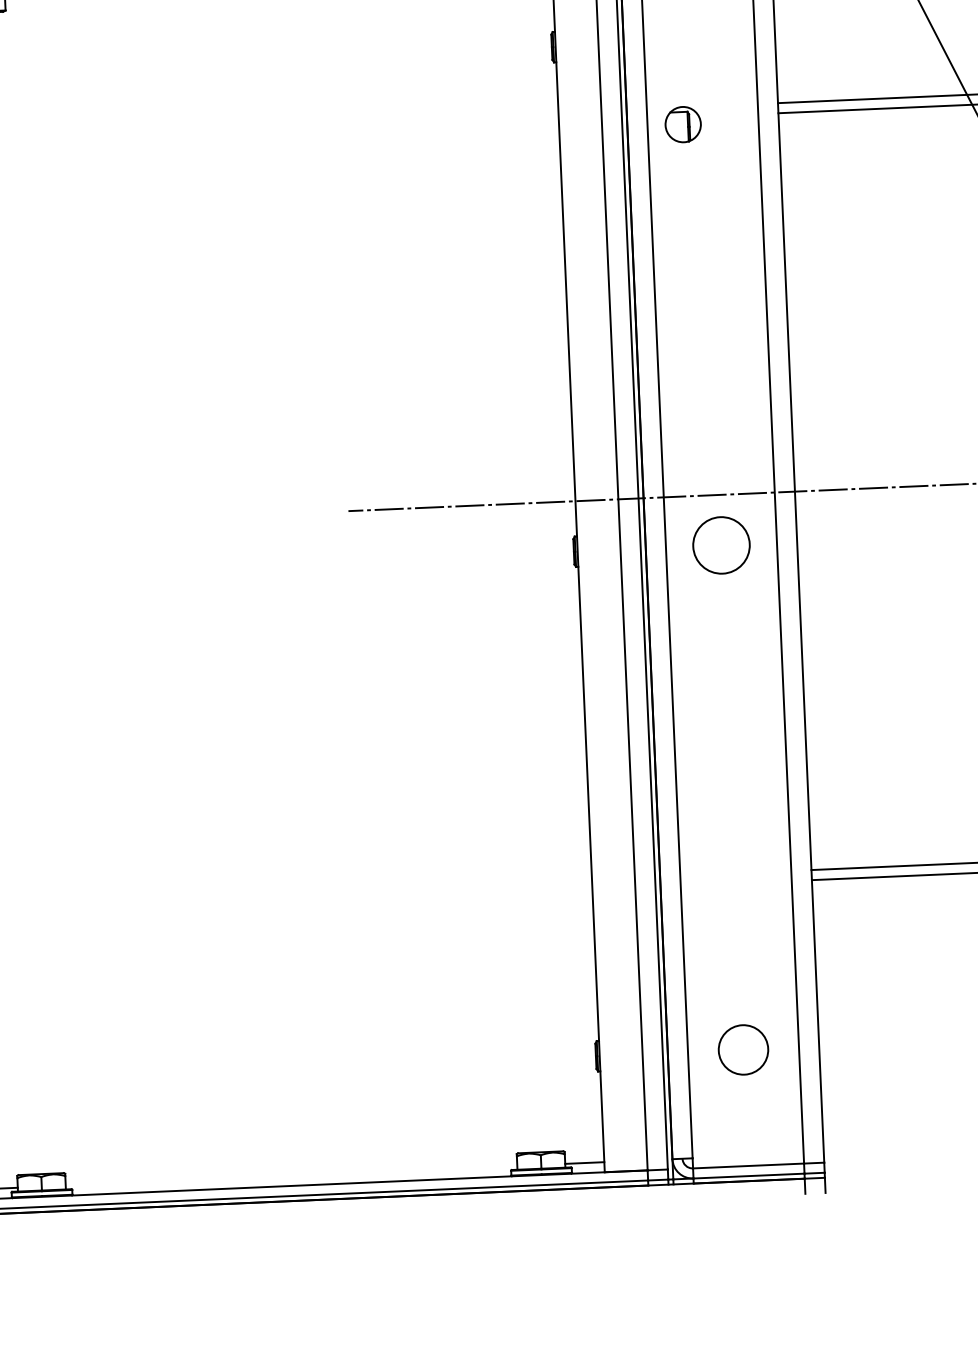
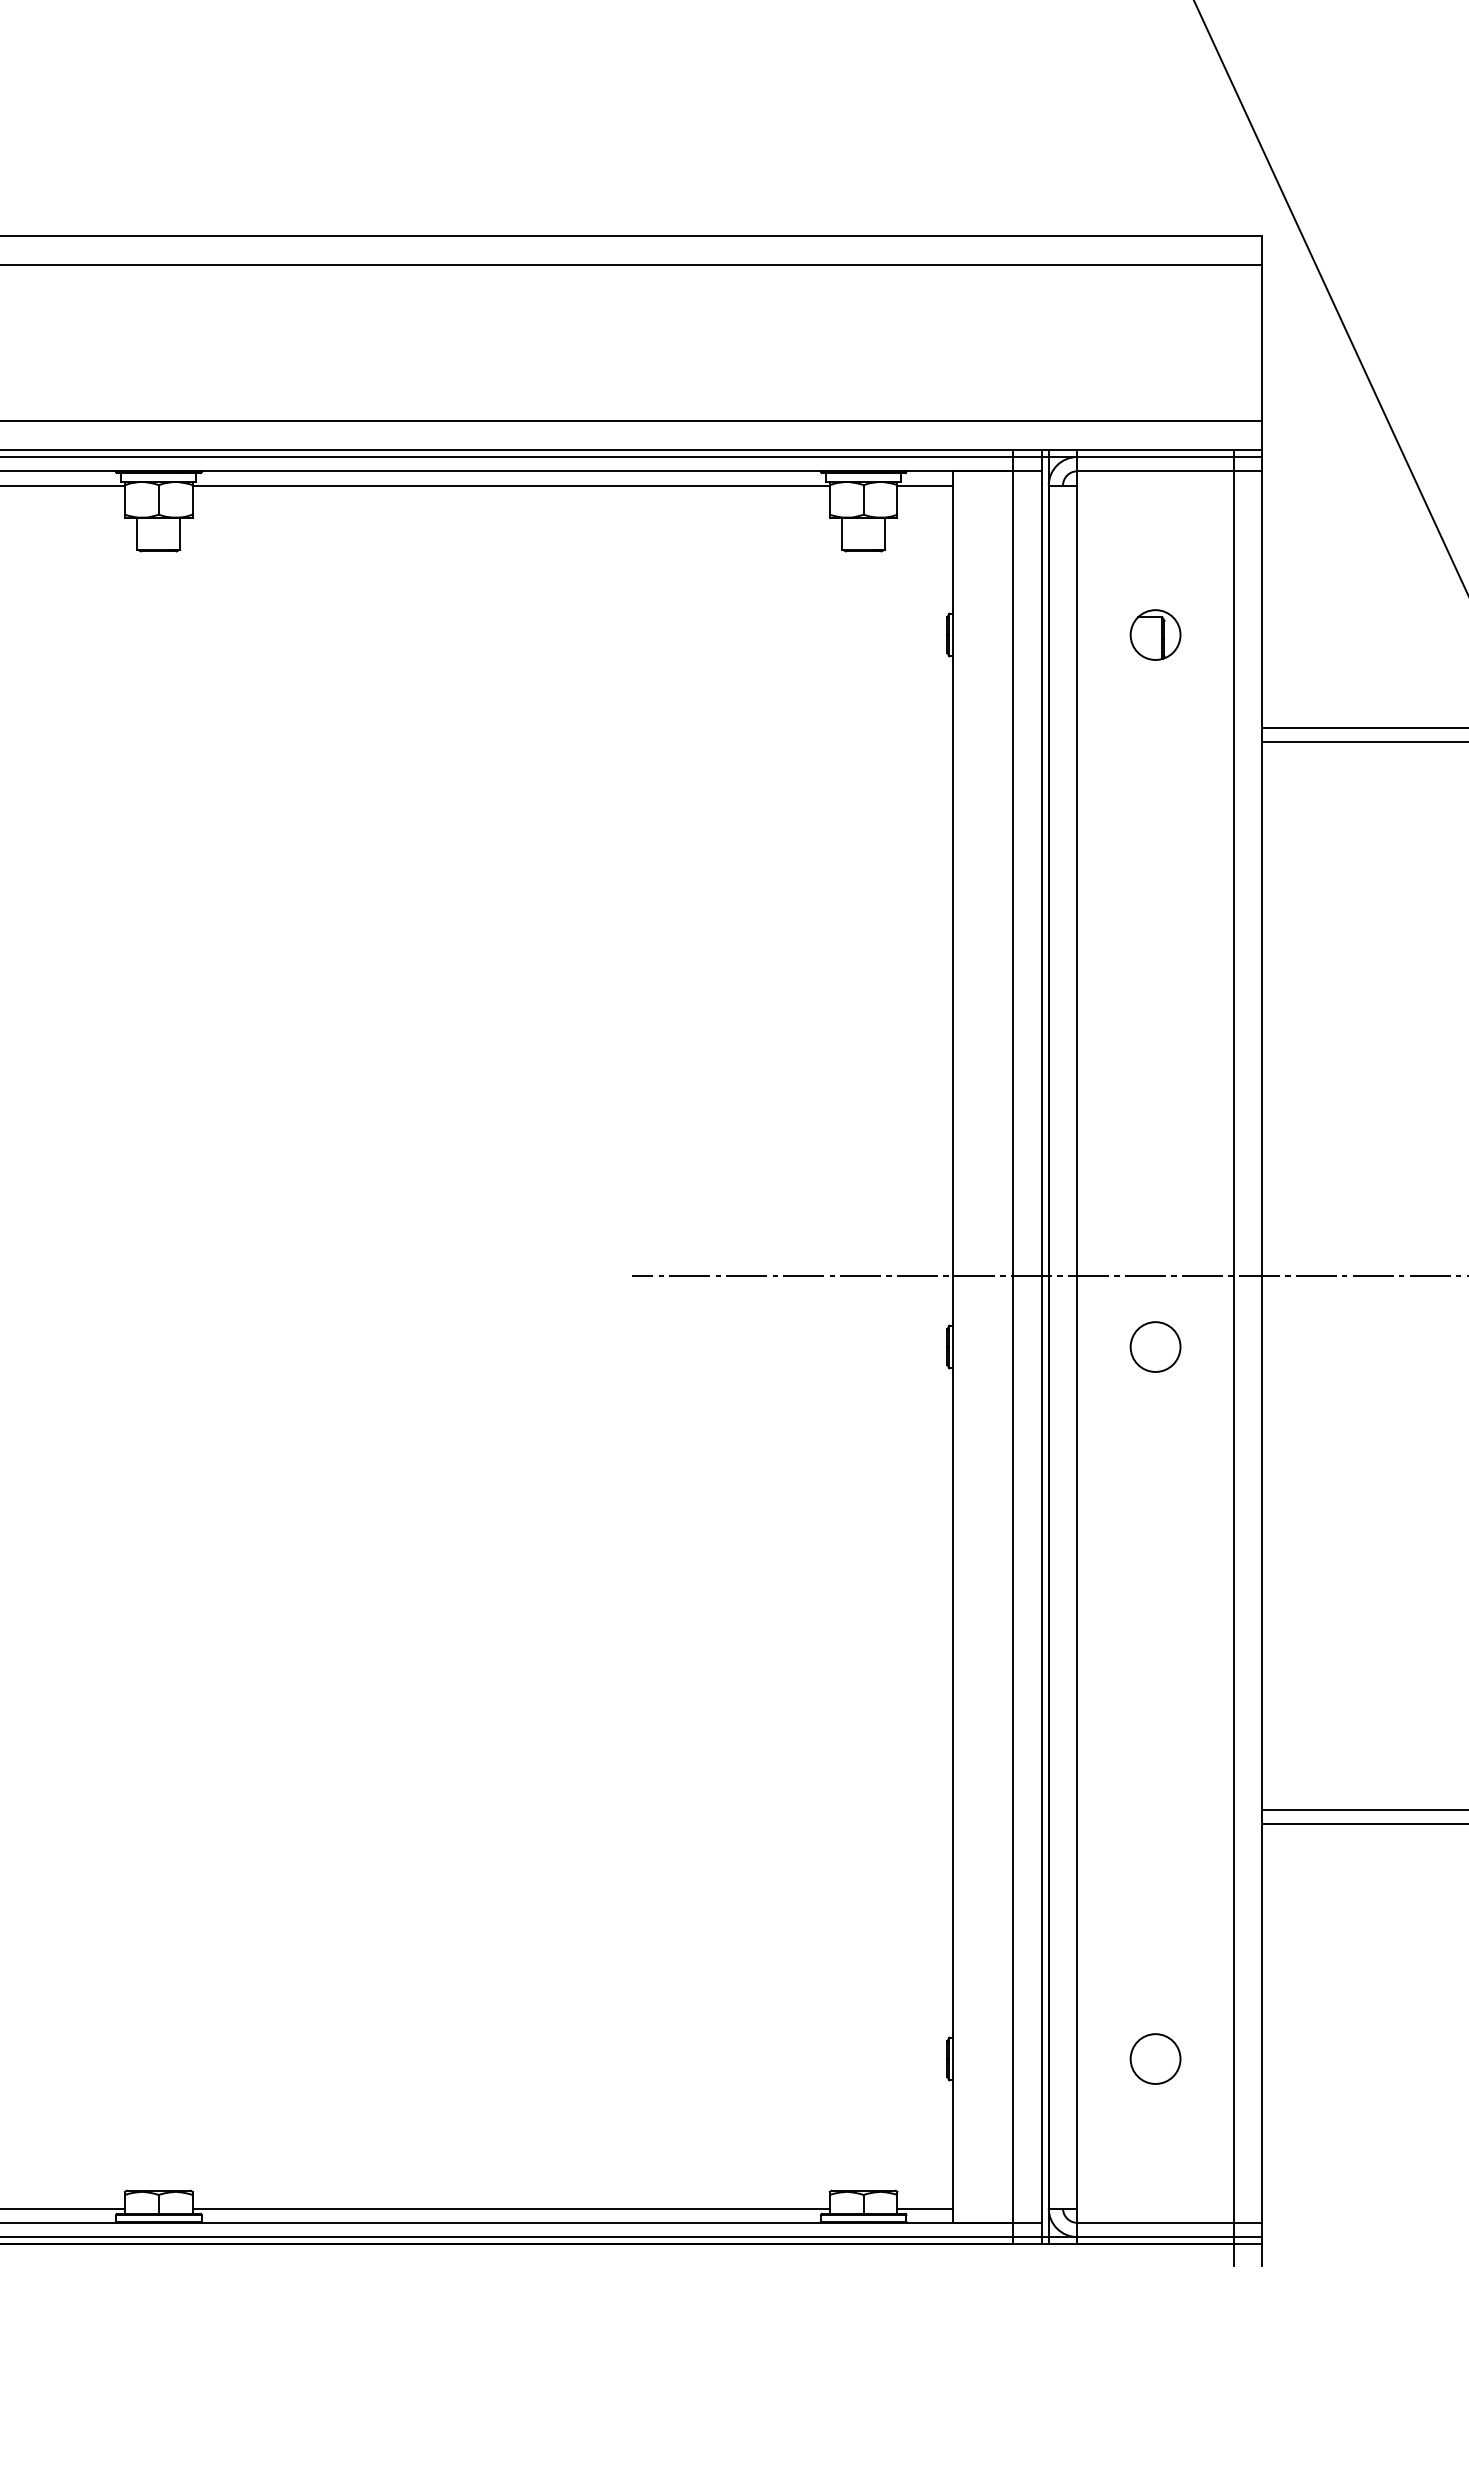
part: (683, 124) -> (1155, 634), moved
circle: (721, 545) -> (1155, 1346), size x0.62
circle: (743, 1049) -> (1155, 2058), size x0.71
line: (291, 1175) -> (510, 2208), added

